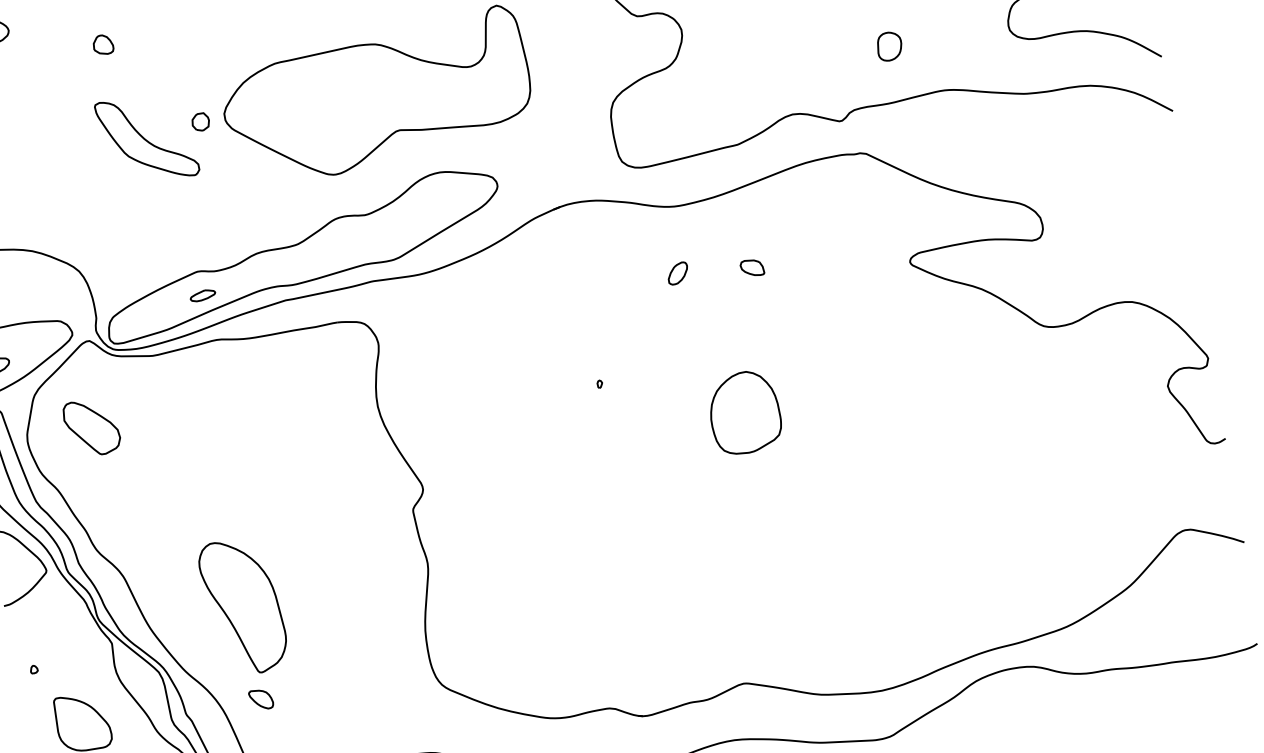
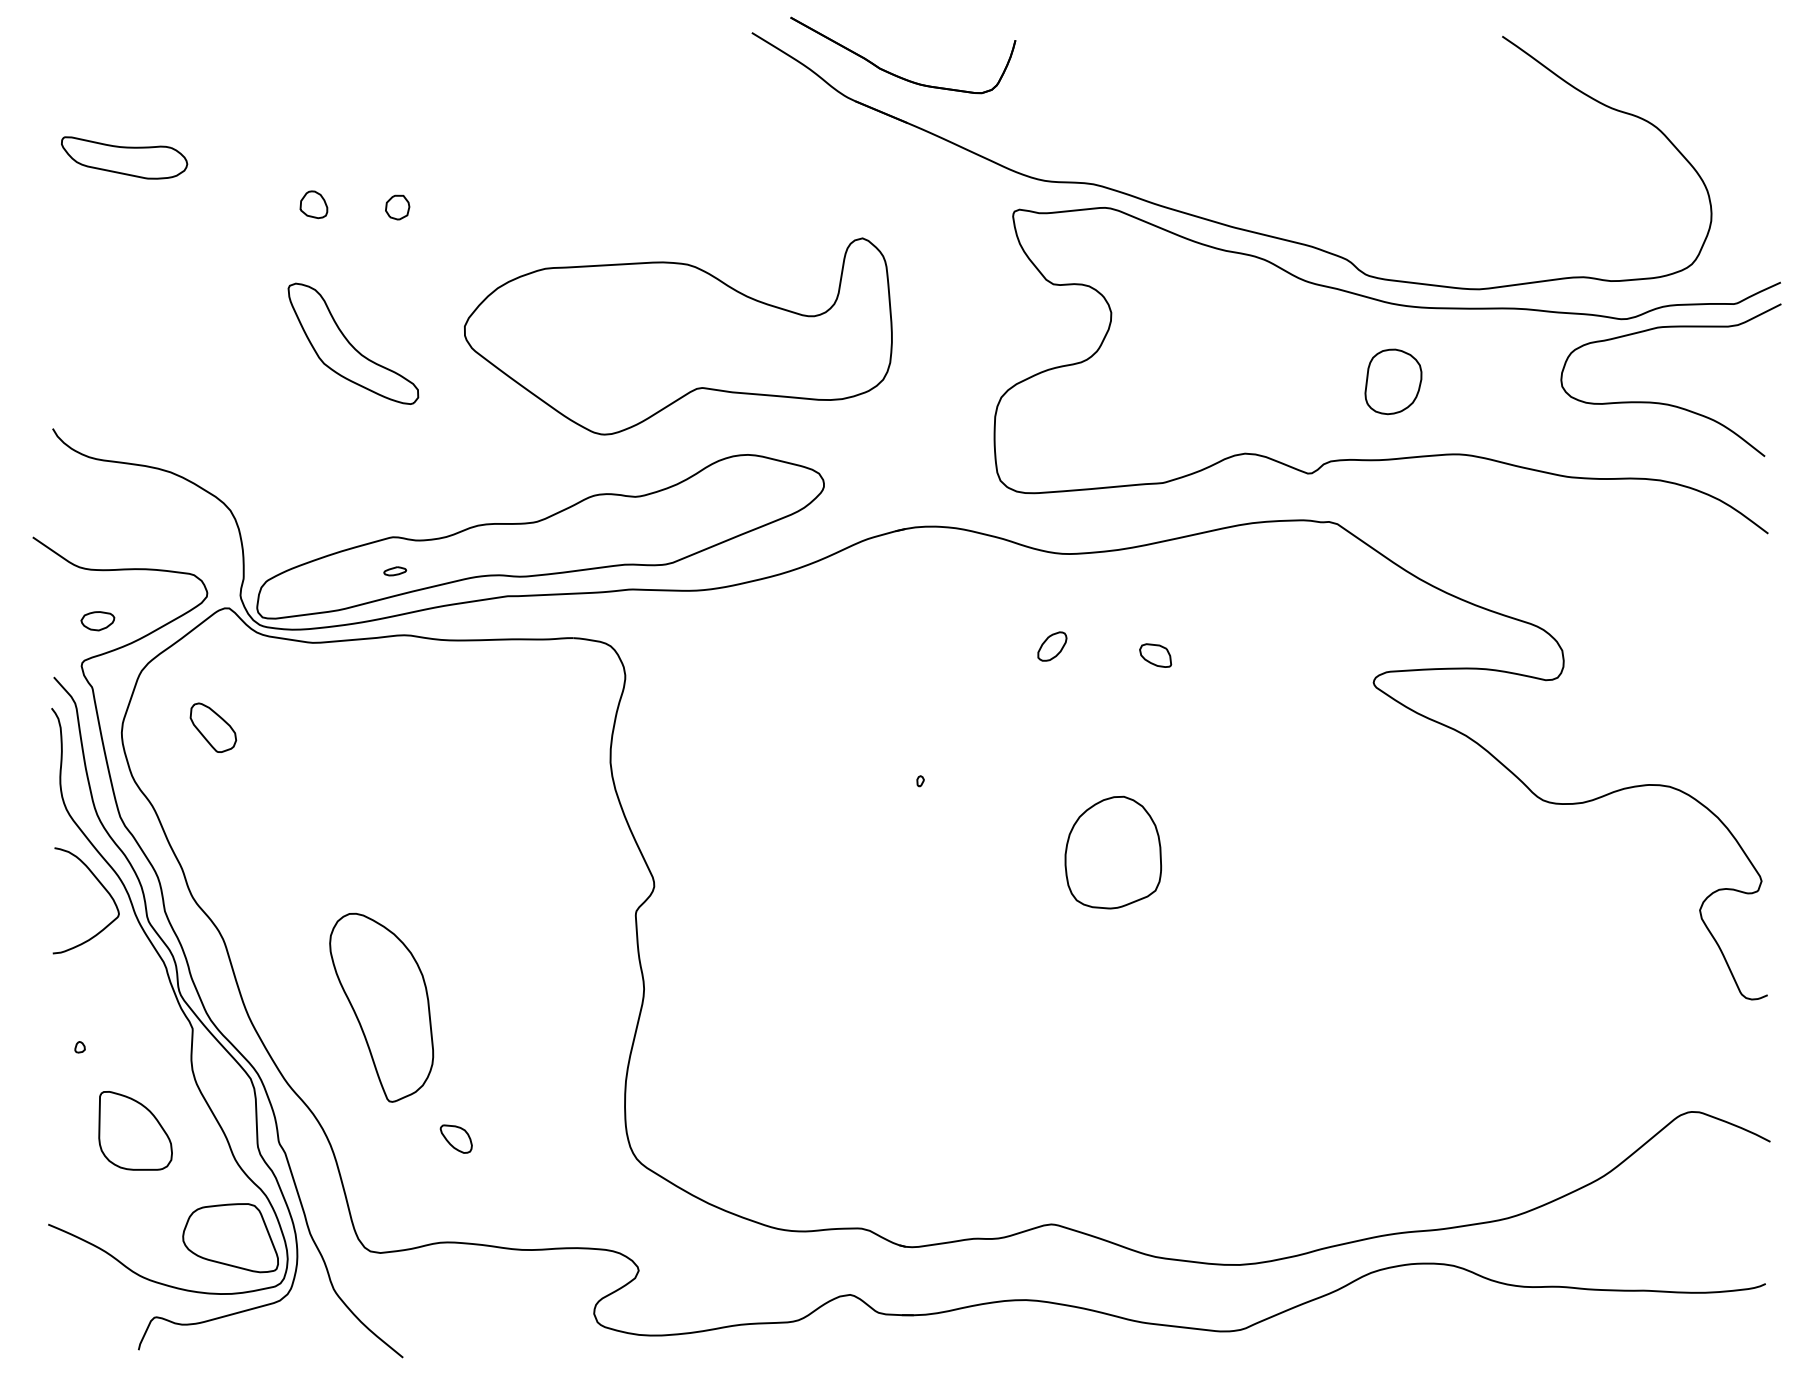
part: (889, 46) -> (1393, 381), size x1.67
part: (200, 122) -> (397, 207), moved
part: (203, 295) -> (395, 571), size x0.62
part: (92, 427) -> (213, 727), size x0.62
part: (260, 699) -> (455, 1138), moved

